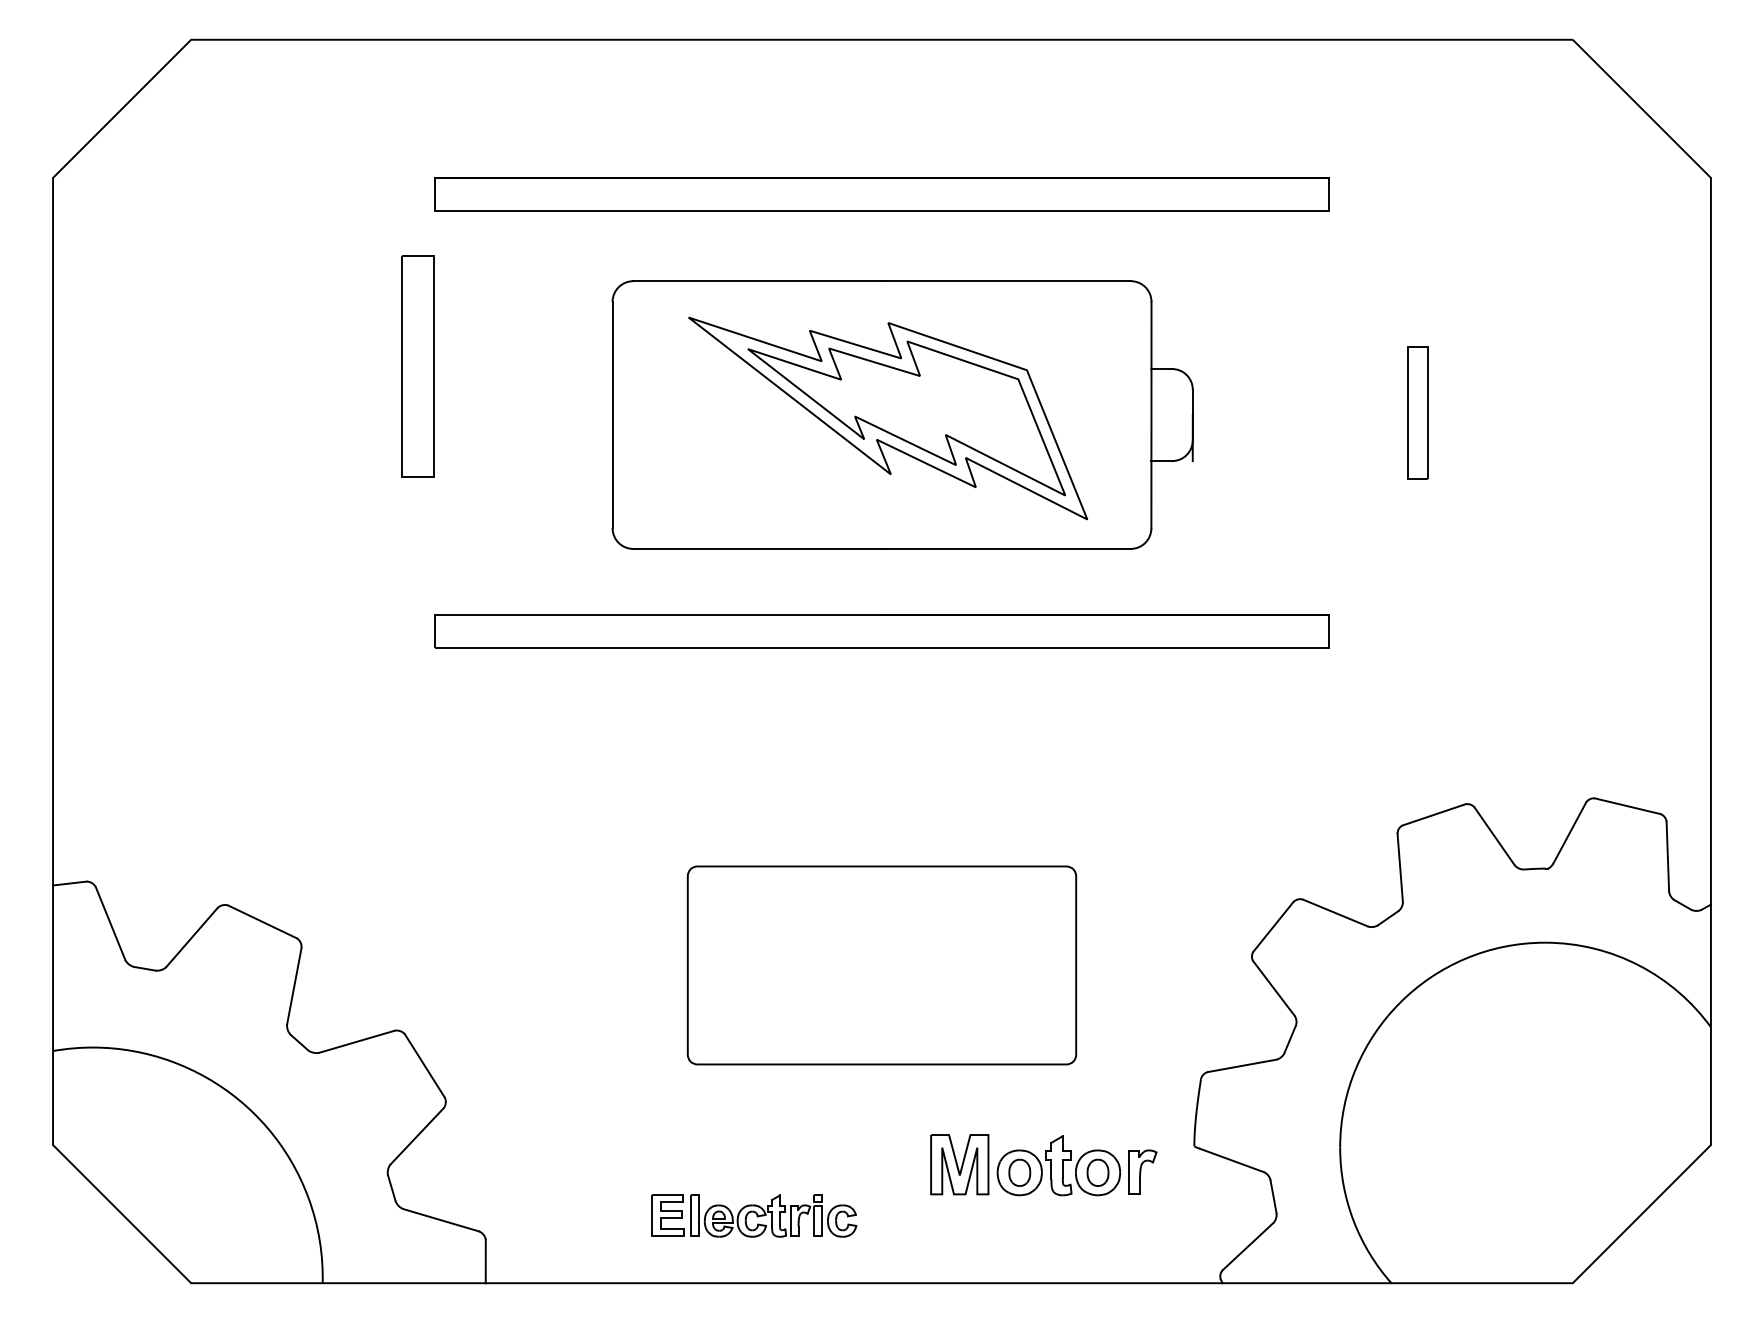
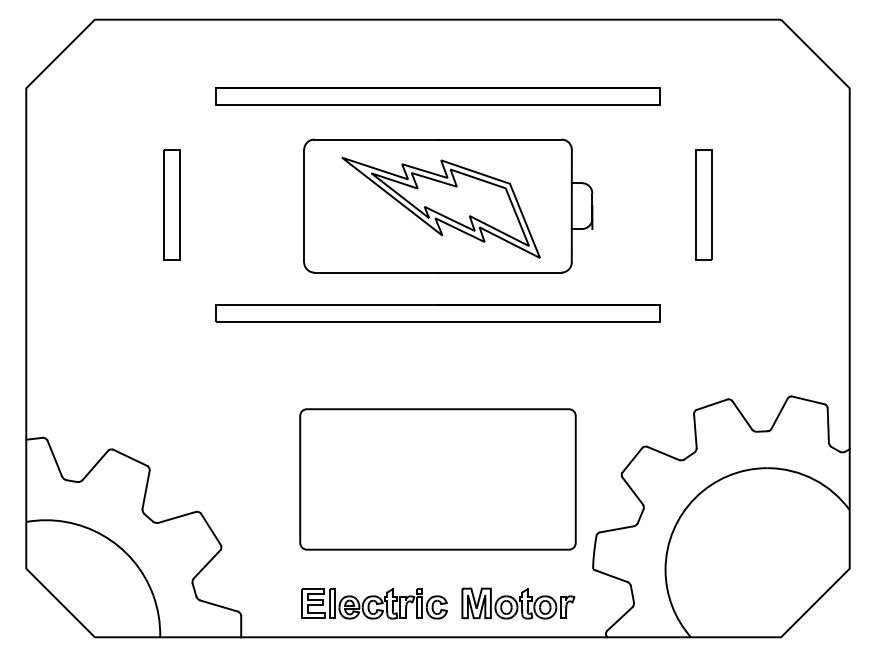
part: (417, 365) -> (171, 204), moved
part: (1416, 411) -> (703, 204), size x1.67
part: (880, 965) -> (437, 479), size x1.43
part: (1044, 1164) -> (518, 603), moved
part: (754, 1215) -> (374, 603), size x1.43

